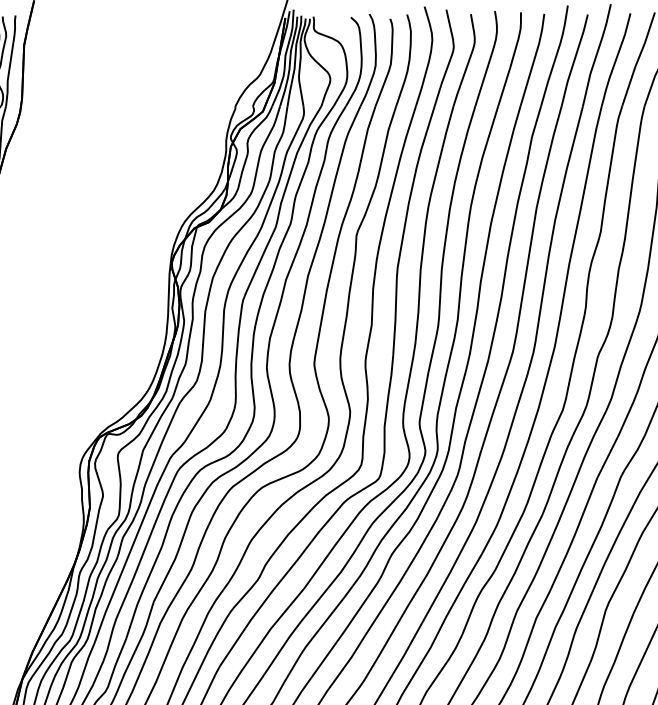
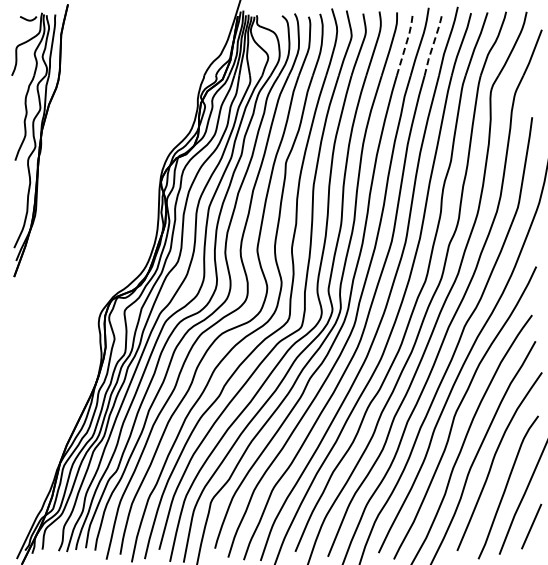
line: (534, 58) -> (406, 43), solid -> dashed
line: (574, 59) -> (433, 44), solid -> dashed

